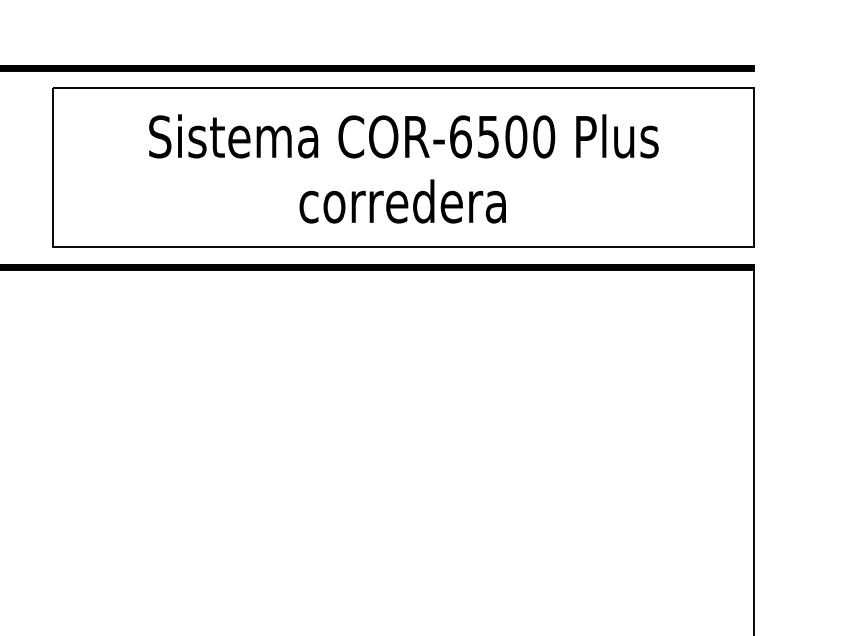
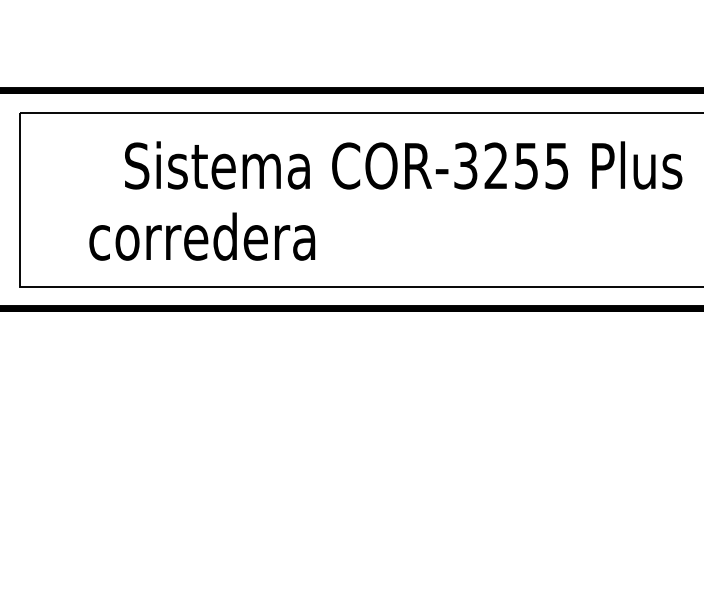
text: (502, 136) -> (511, 165), COR-6500 -> COR-3255
text: (402, 201) -> (201, 236), moved

